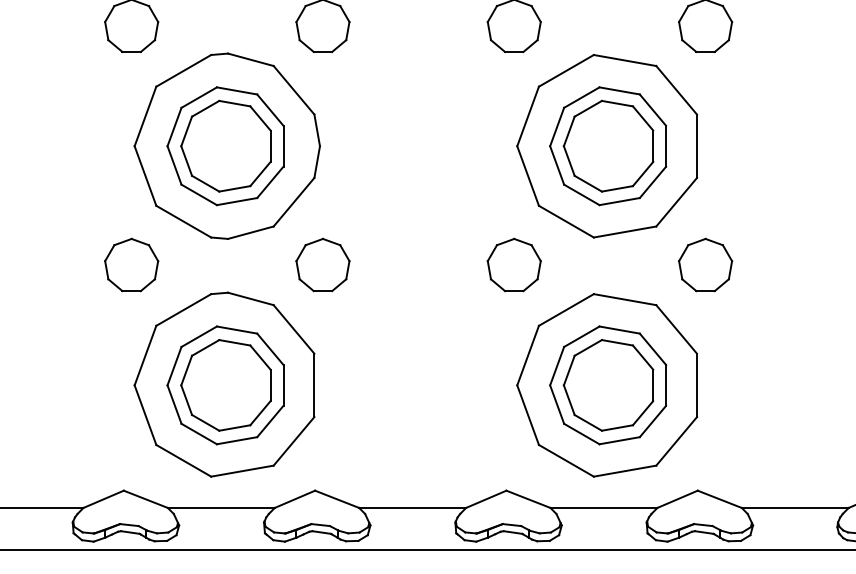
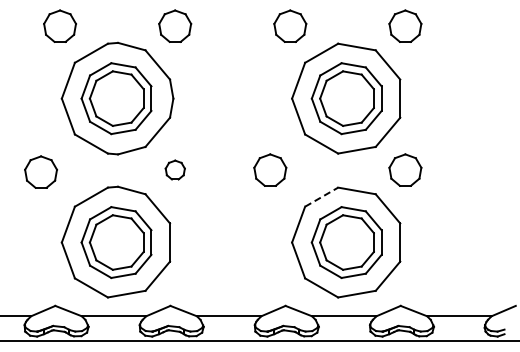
part: (130, 263) -> (40, 171), moved
part: (323, 263) -> (175, 169), size x0.6
part: (514, 263) -> (270, 169), moved
line: (567, 308) -> (322, 196), solid -> dashed

